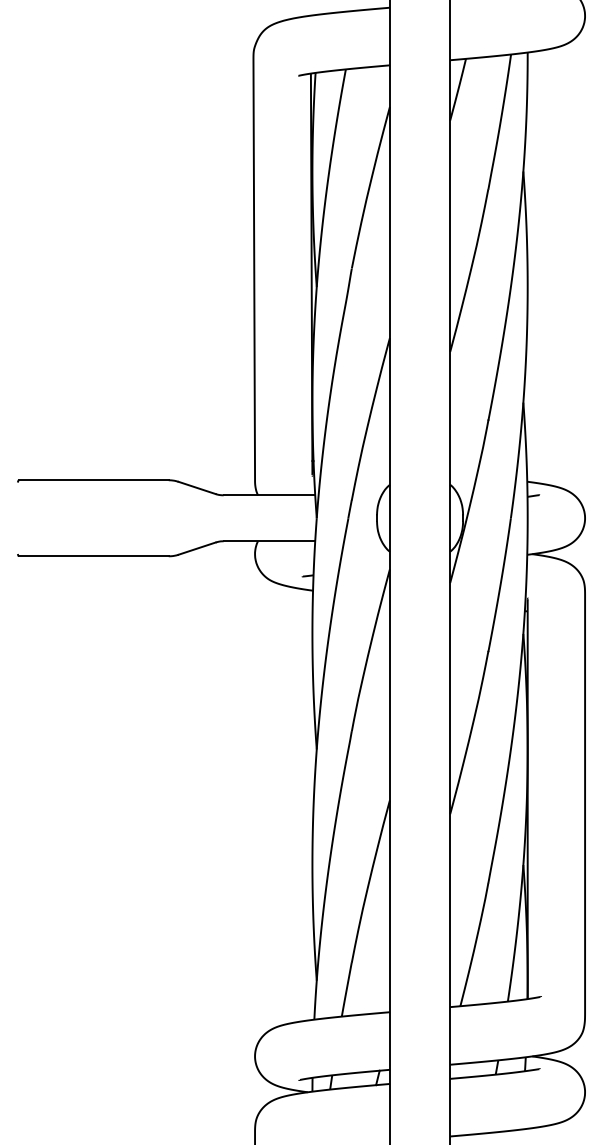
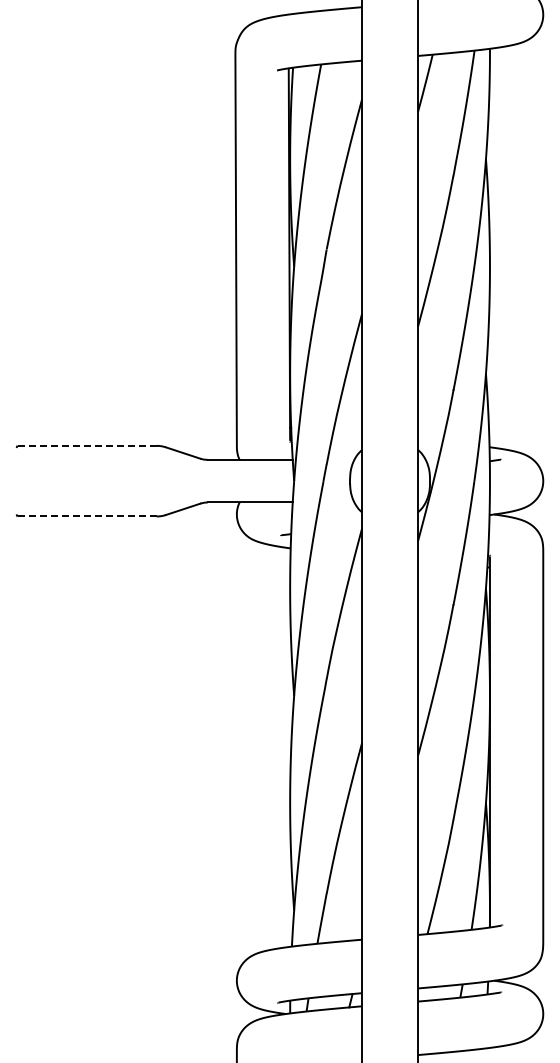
line: (94, 479) -> (87, 445), solid -> dashed
line: (94, 556) -> (87, 516), solid -> dashed

